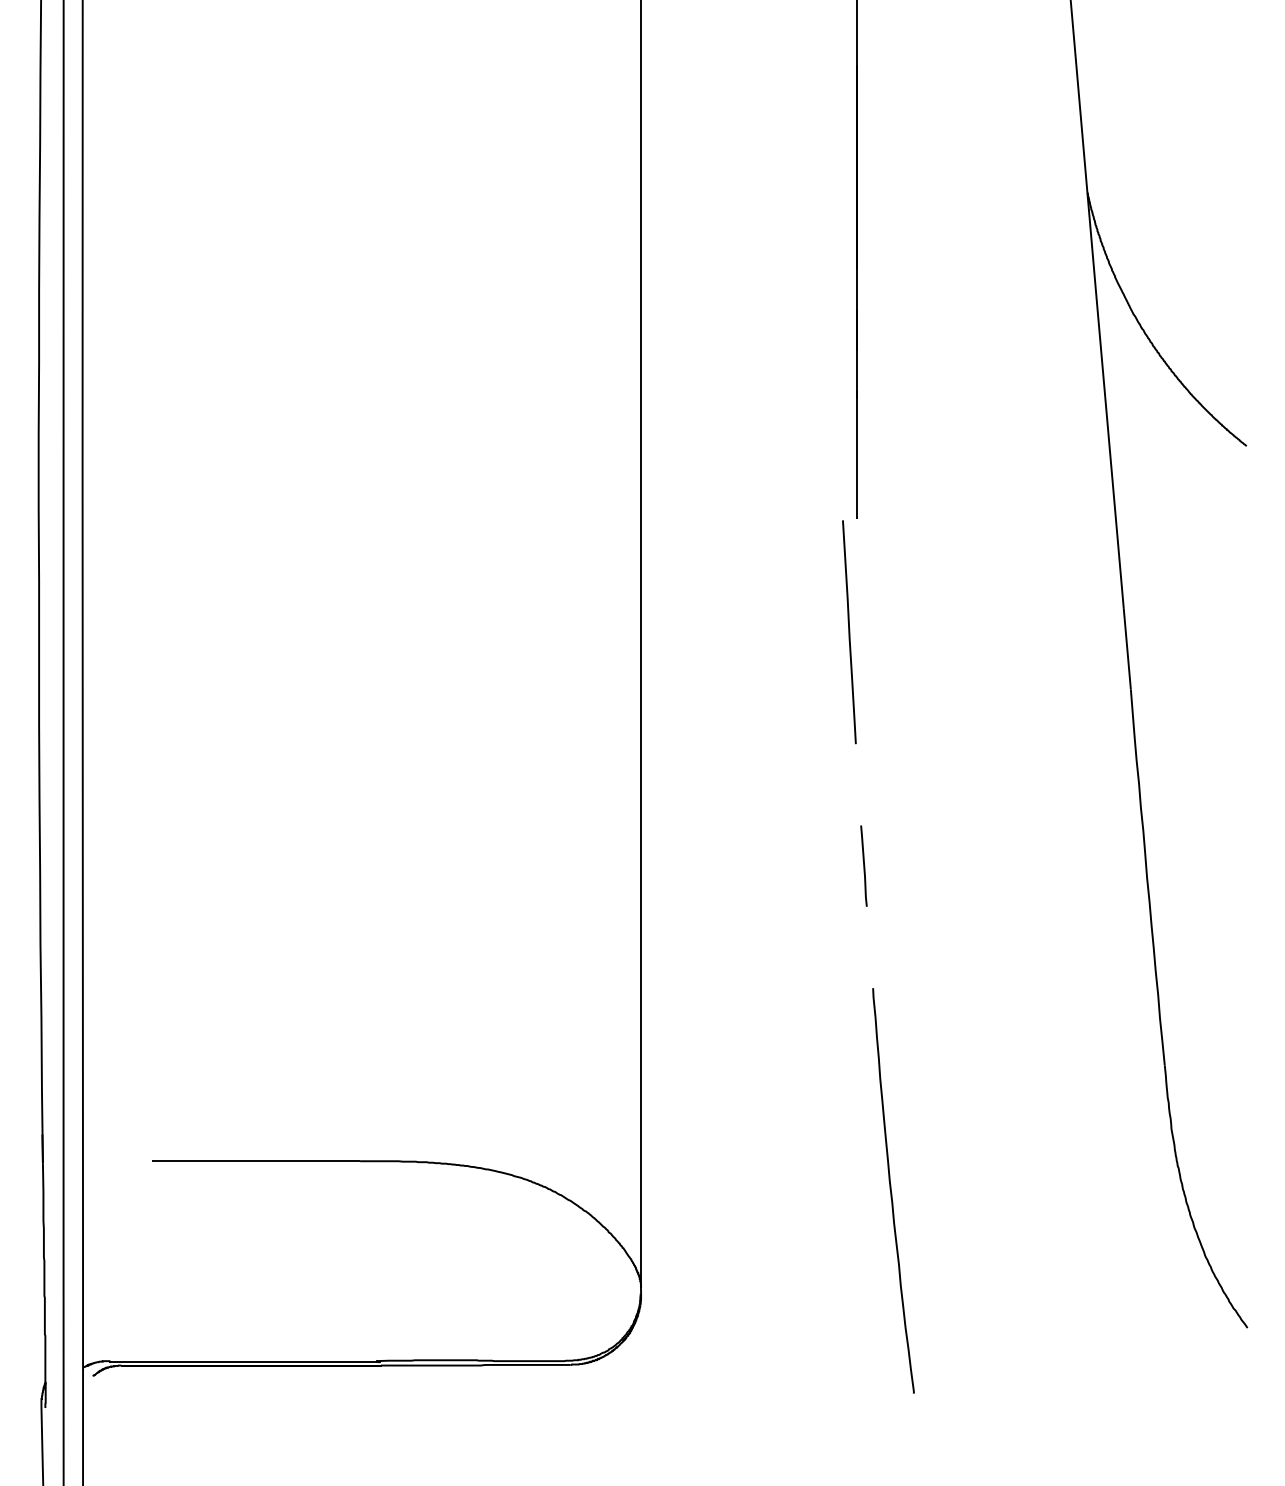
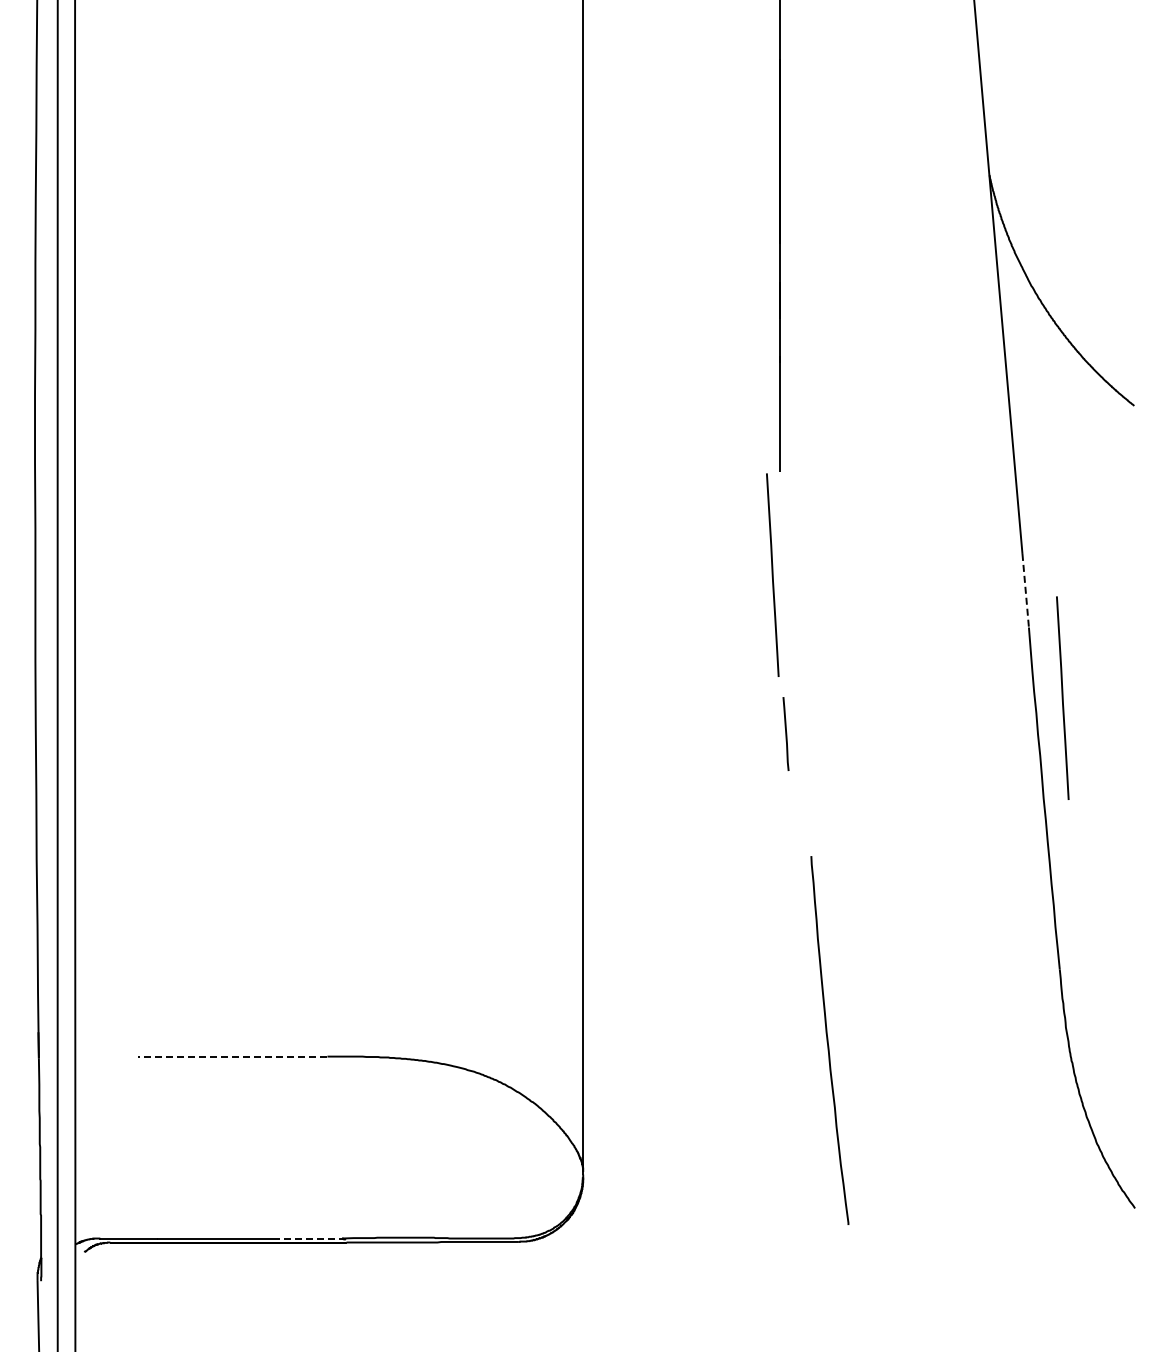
line: (1127, 649) -> (1025, 590), solid -> dashed
line: (1167, 766) -> (1062, 697), added
line: (863, 865) -> (785, 733), moved
line: (255, 1161) -> (232, 1056), solid -> dashed
curve: (891, 1190) -> (828, 1040), moved
line: (340, 1361) -> (309, 1238), solid -> dashed

